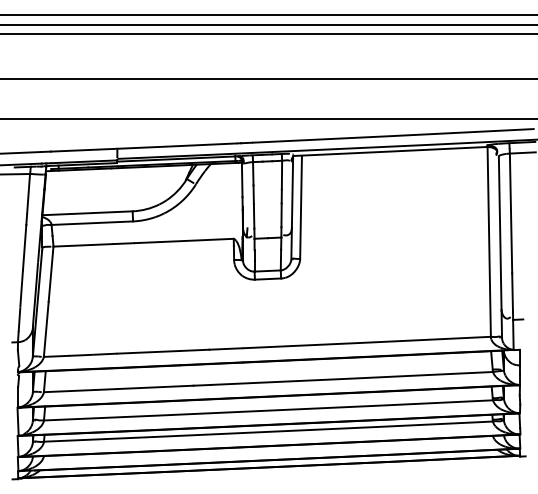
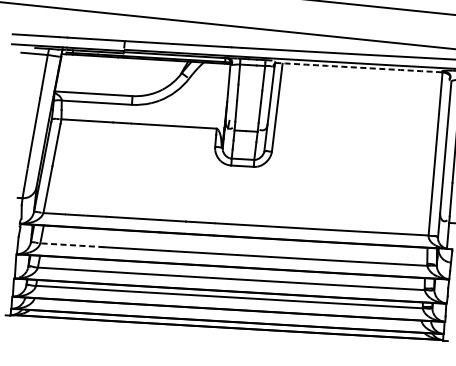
arc: (390, 151) -> (358, 67), solid -> dashed
line: (80, 390) -> (71, 245), solid -> dashed

